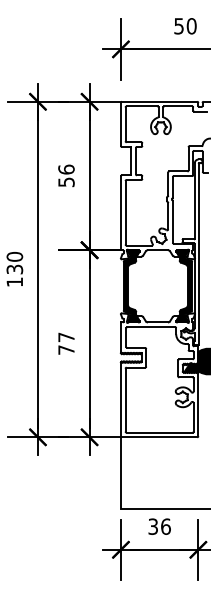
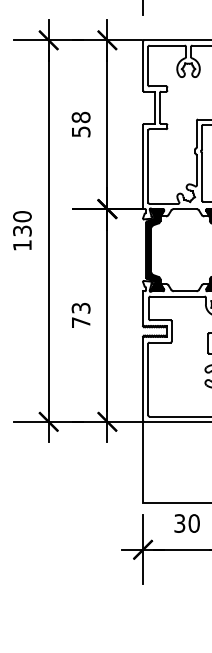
text: (66, 169) -> (81, 117), 56 -> 58
text: (66, 337) -> (81, 308), 77 -> 73
text: (165, 526) -> (193, 523), 36 -> 30

